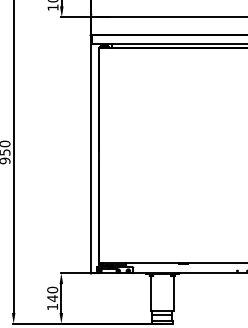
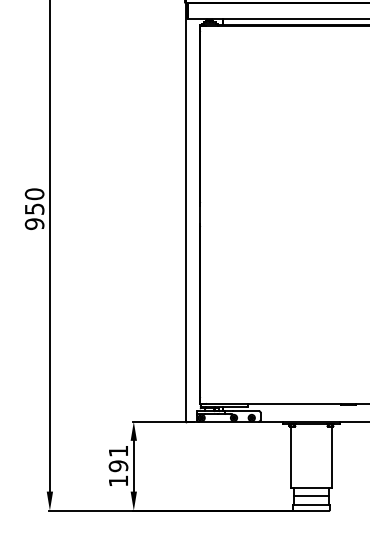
text: (52, 294) -> (118, 459), 140 -> 191

